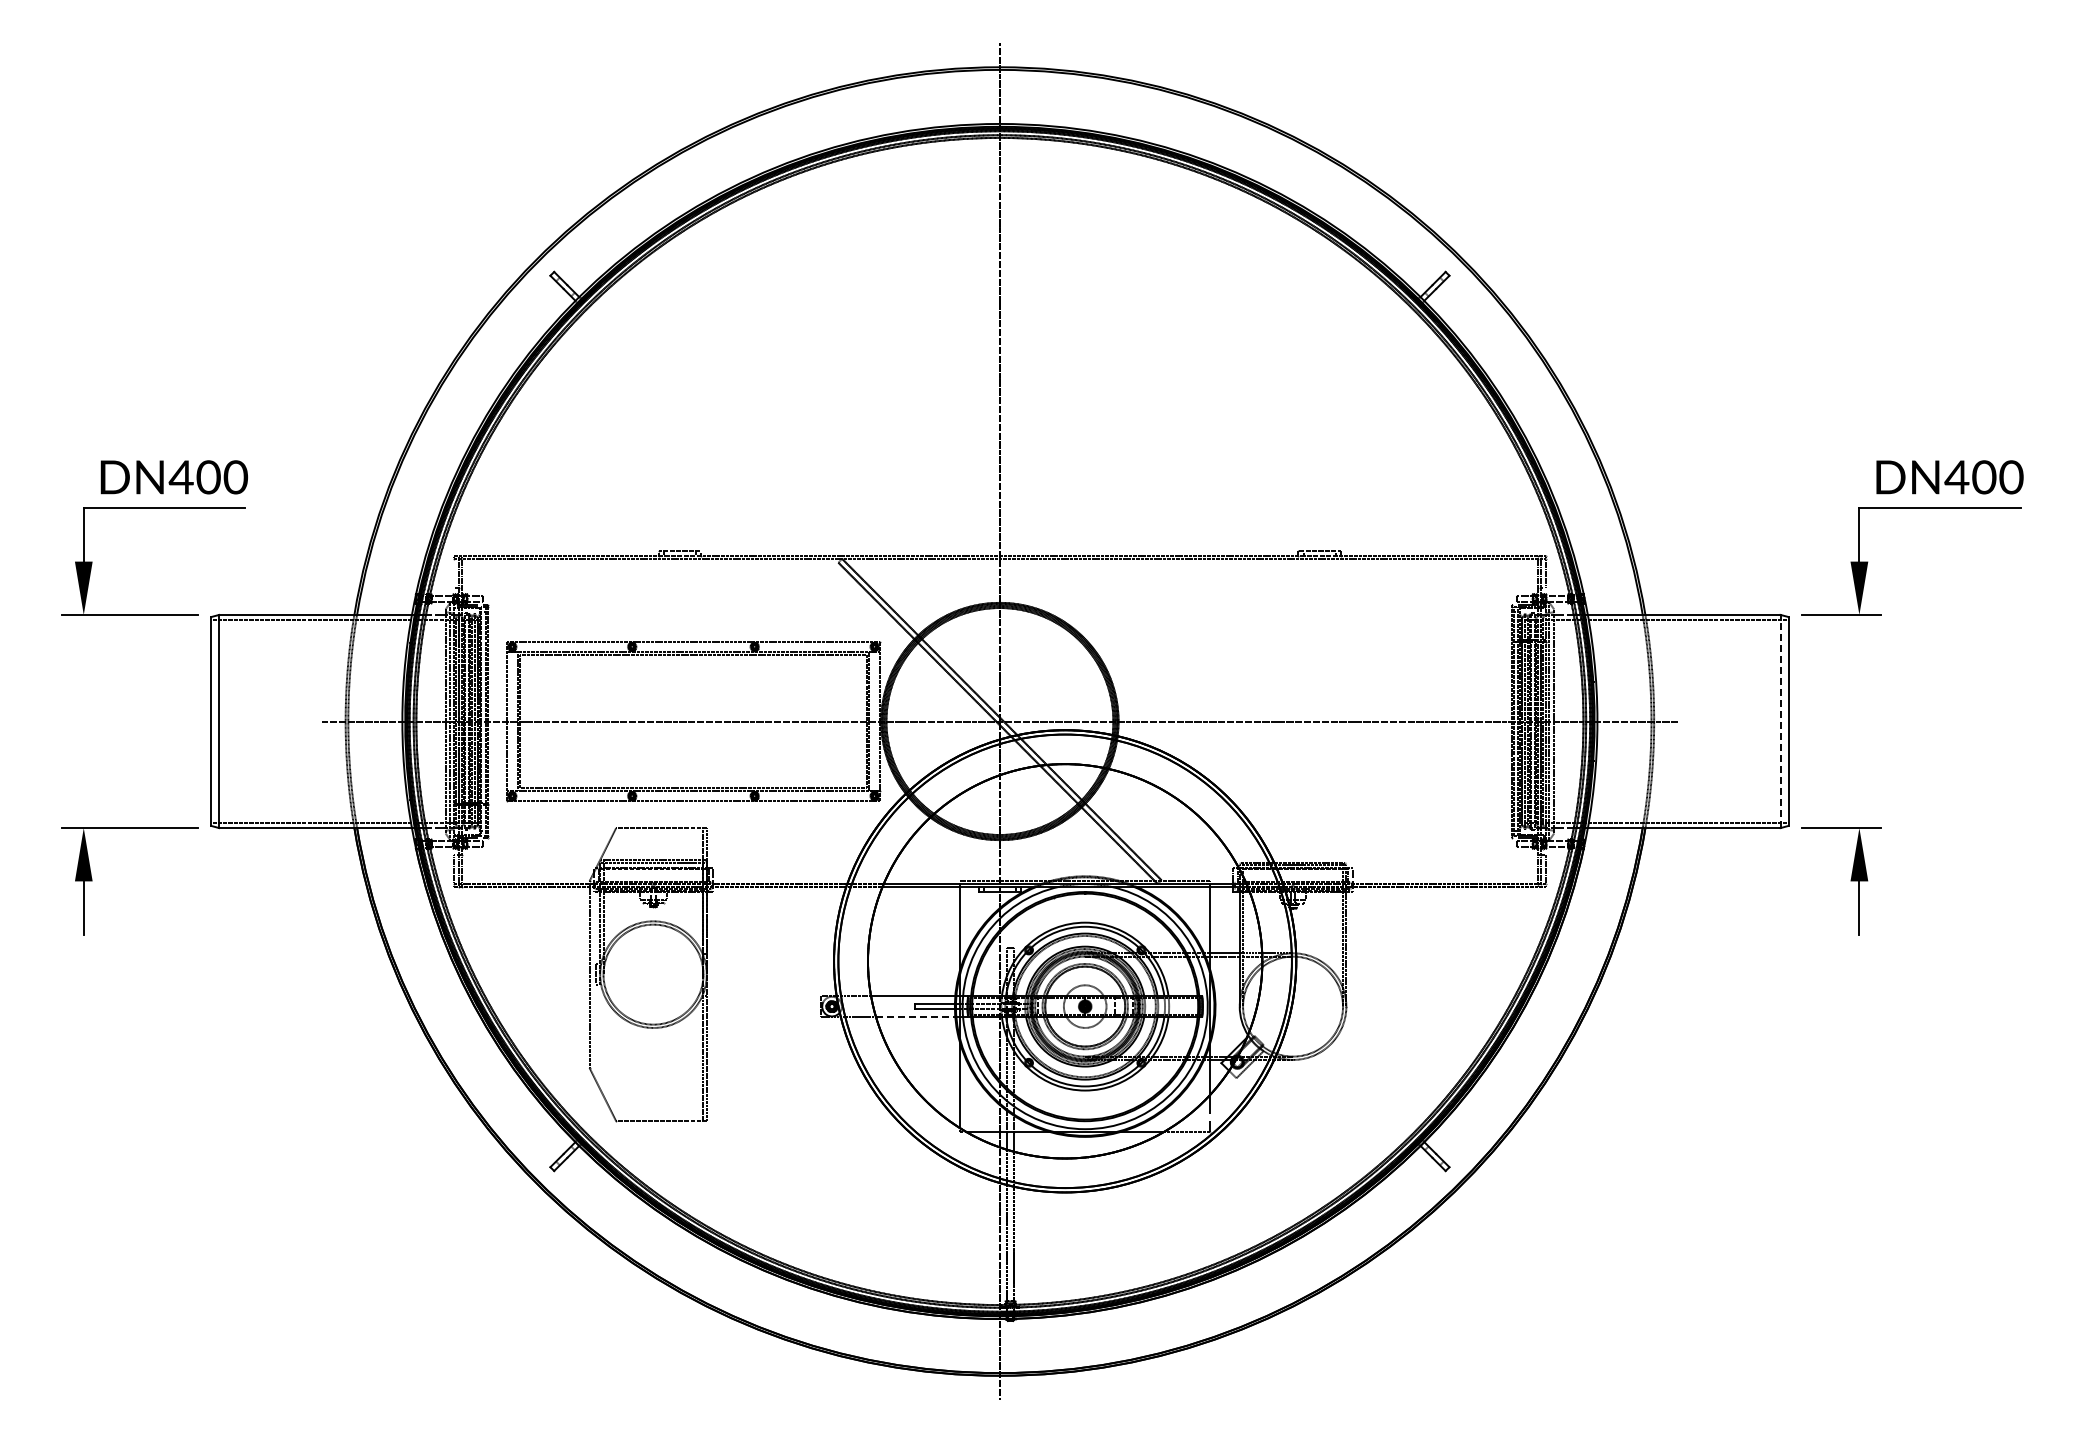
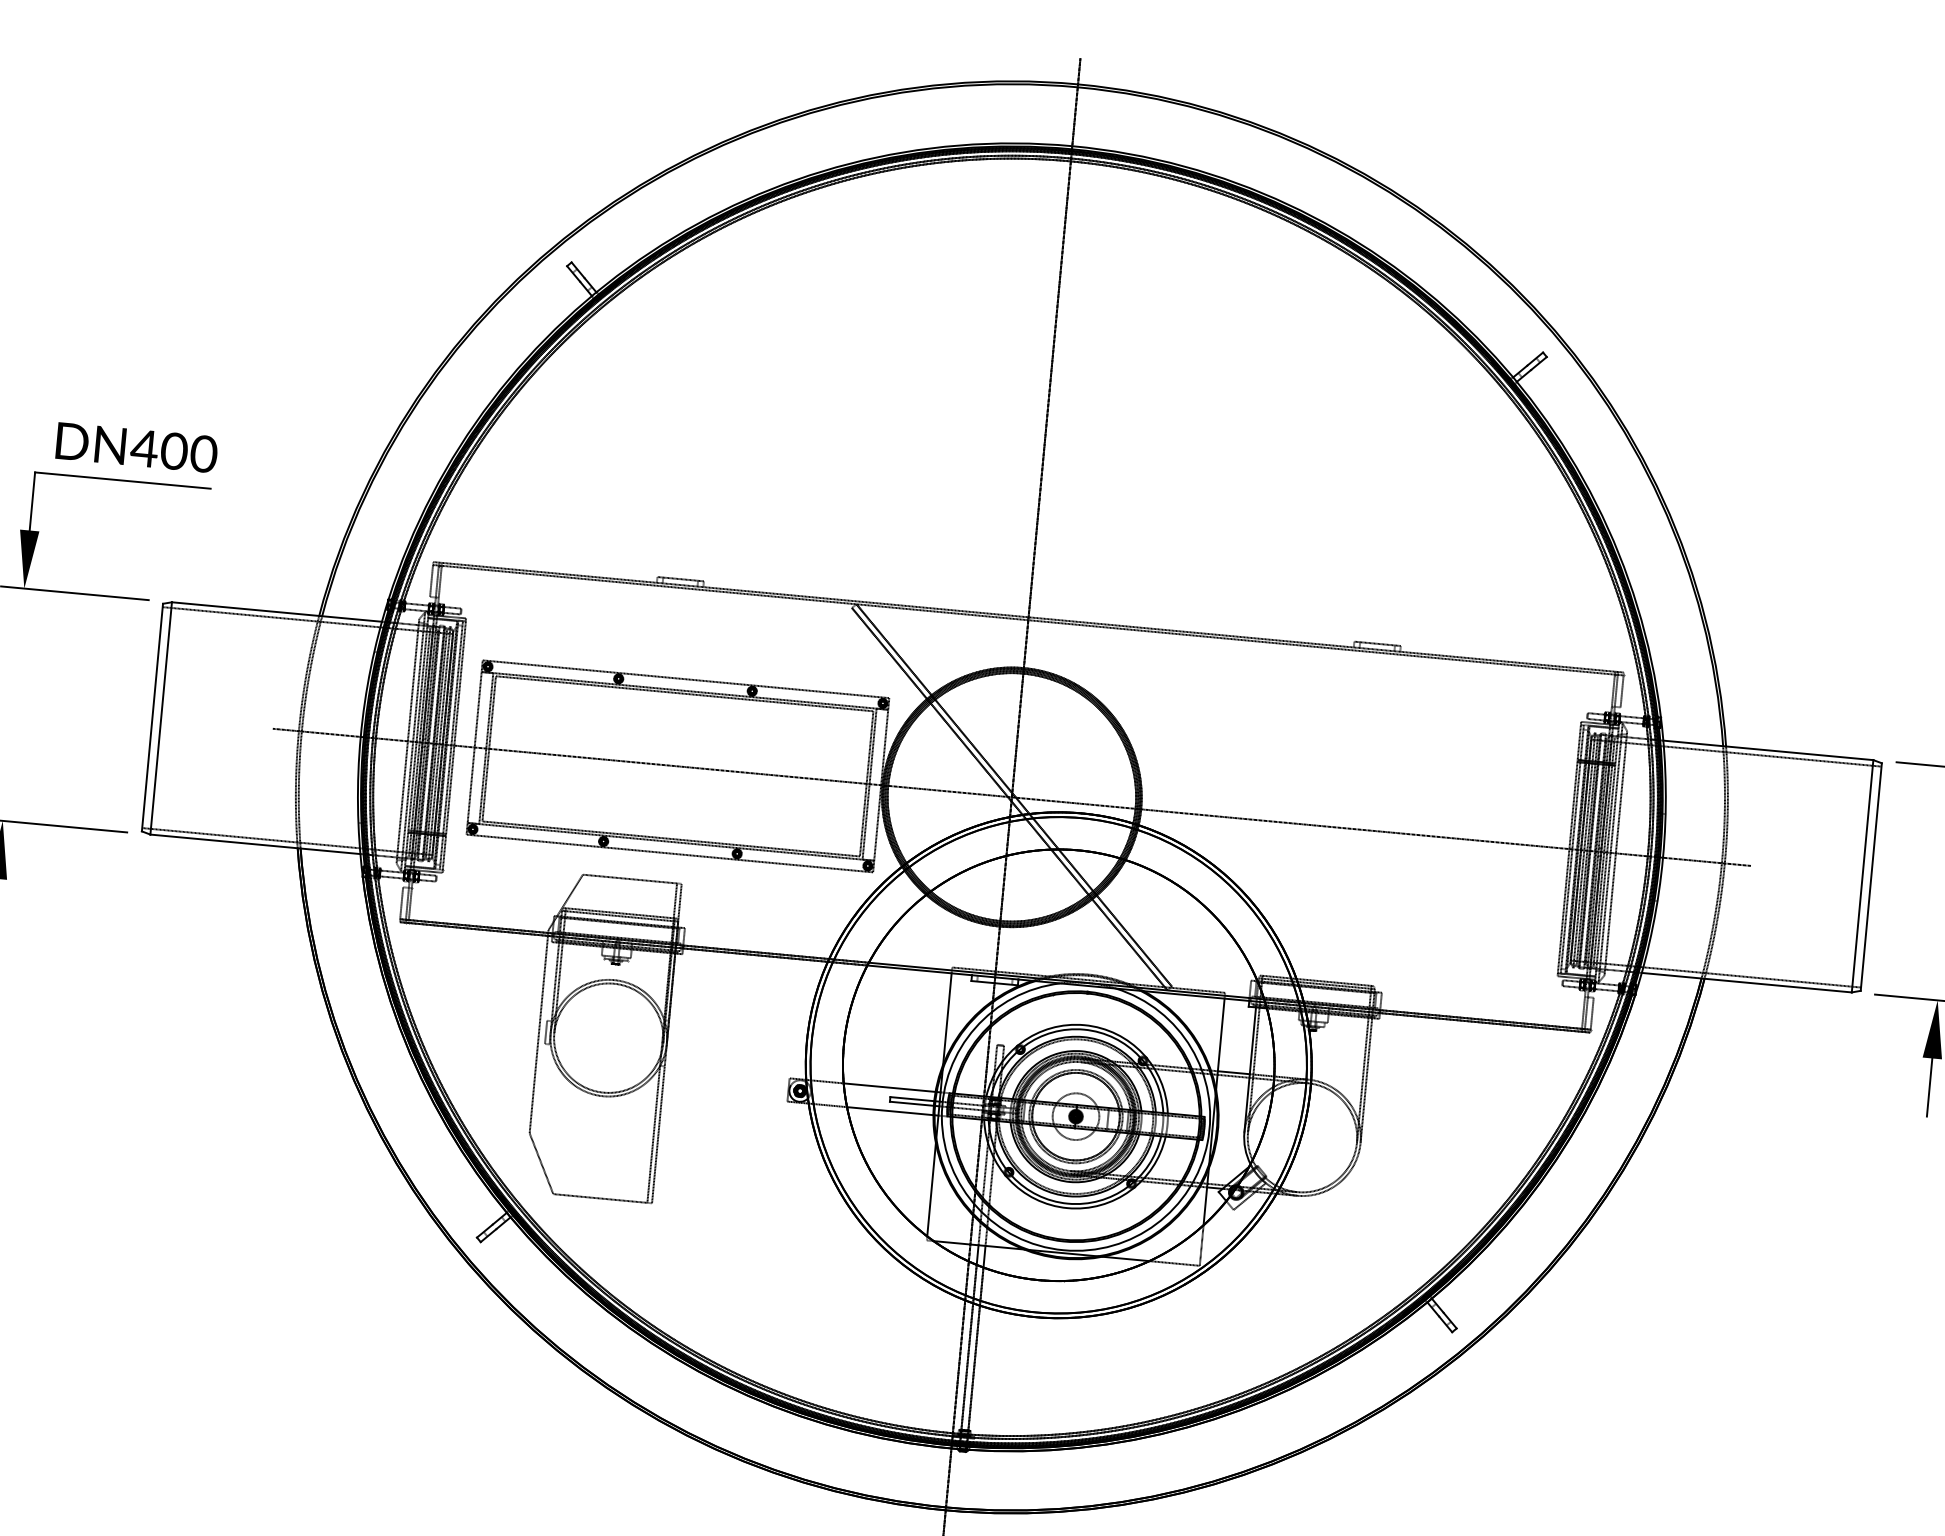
line: (453, 573) -> (431, 580), added
line: (1780, 721) -> (1862, 876), dashed -> solid
line: (915, 1017) -> (889, 1111), dashed -> solid

